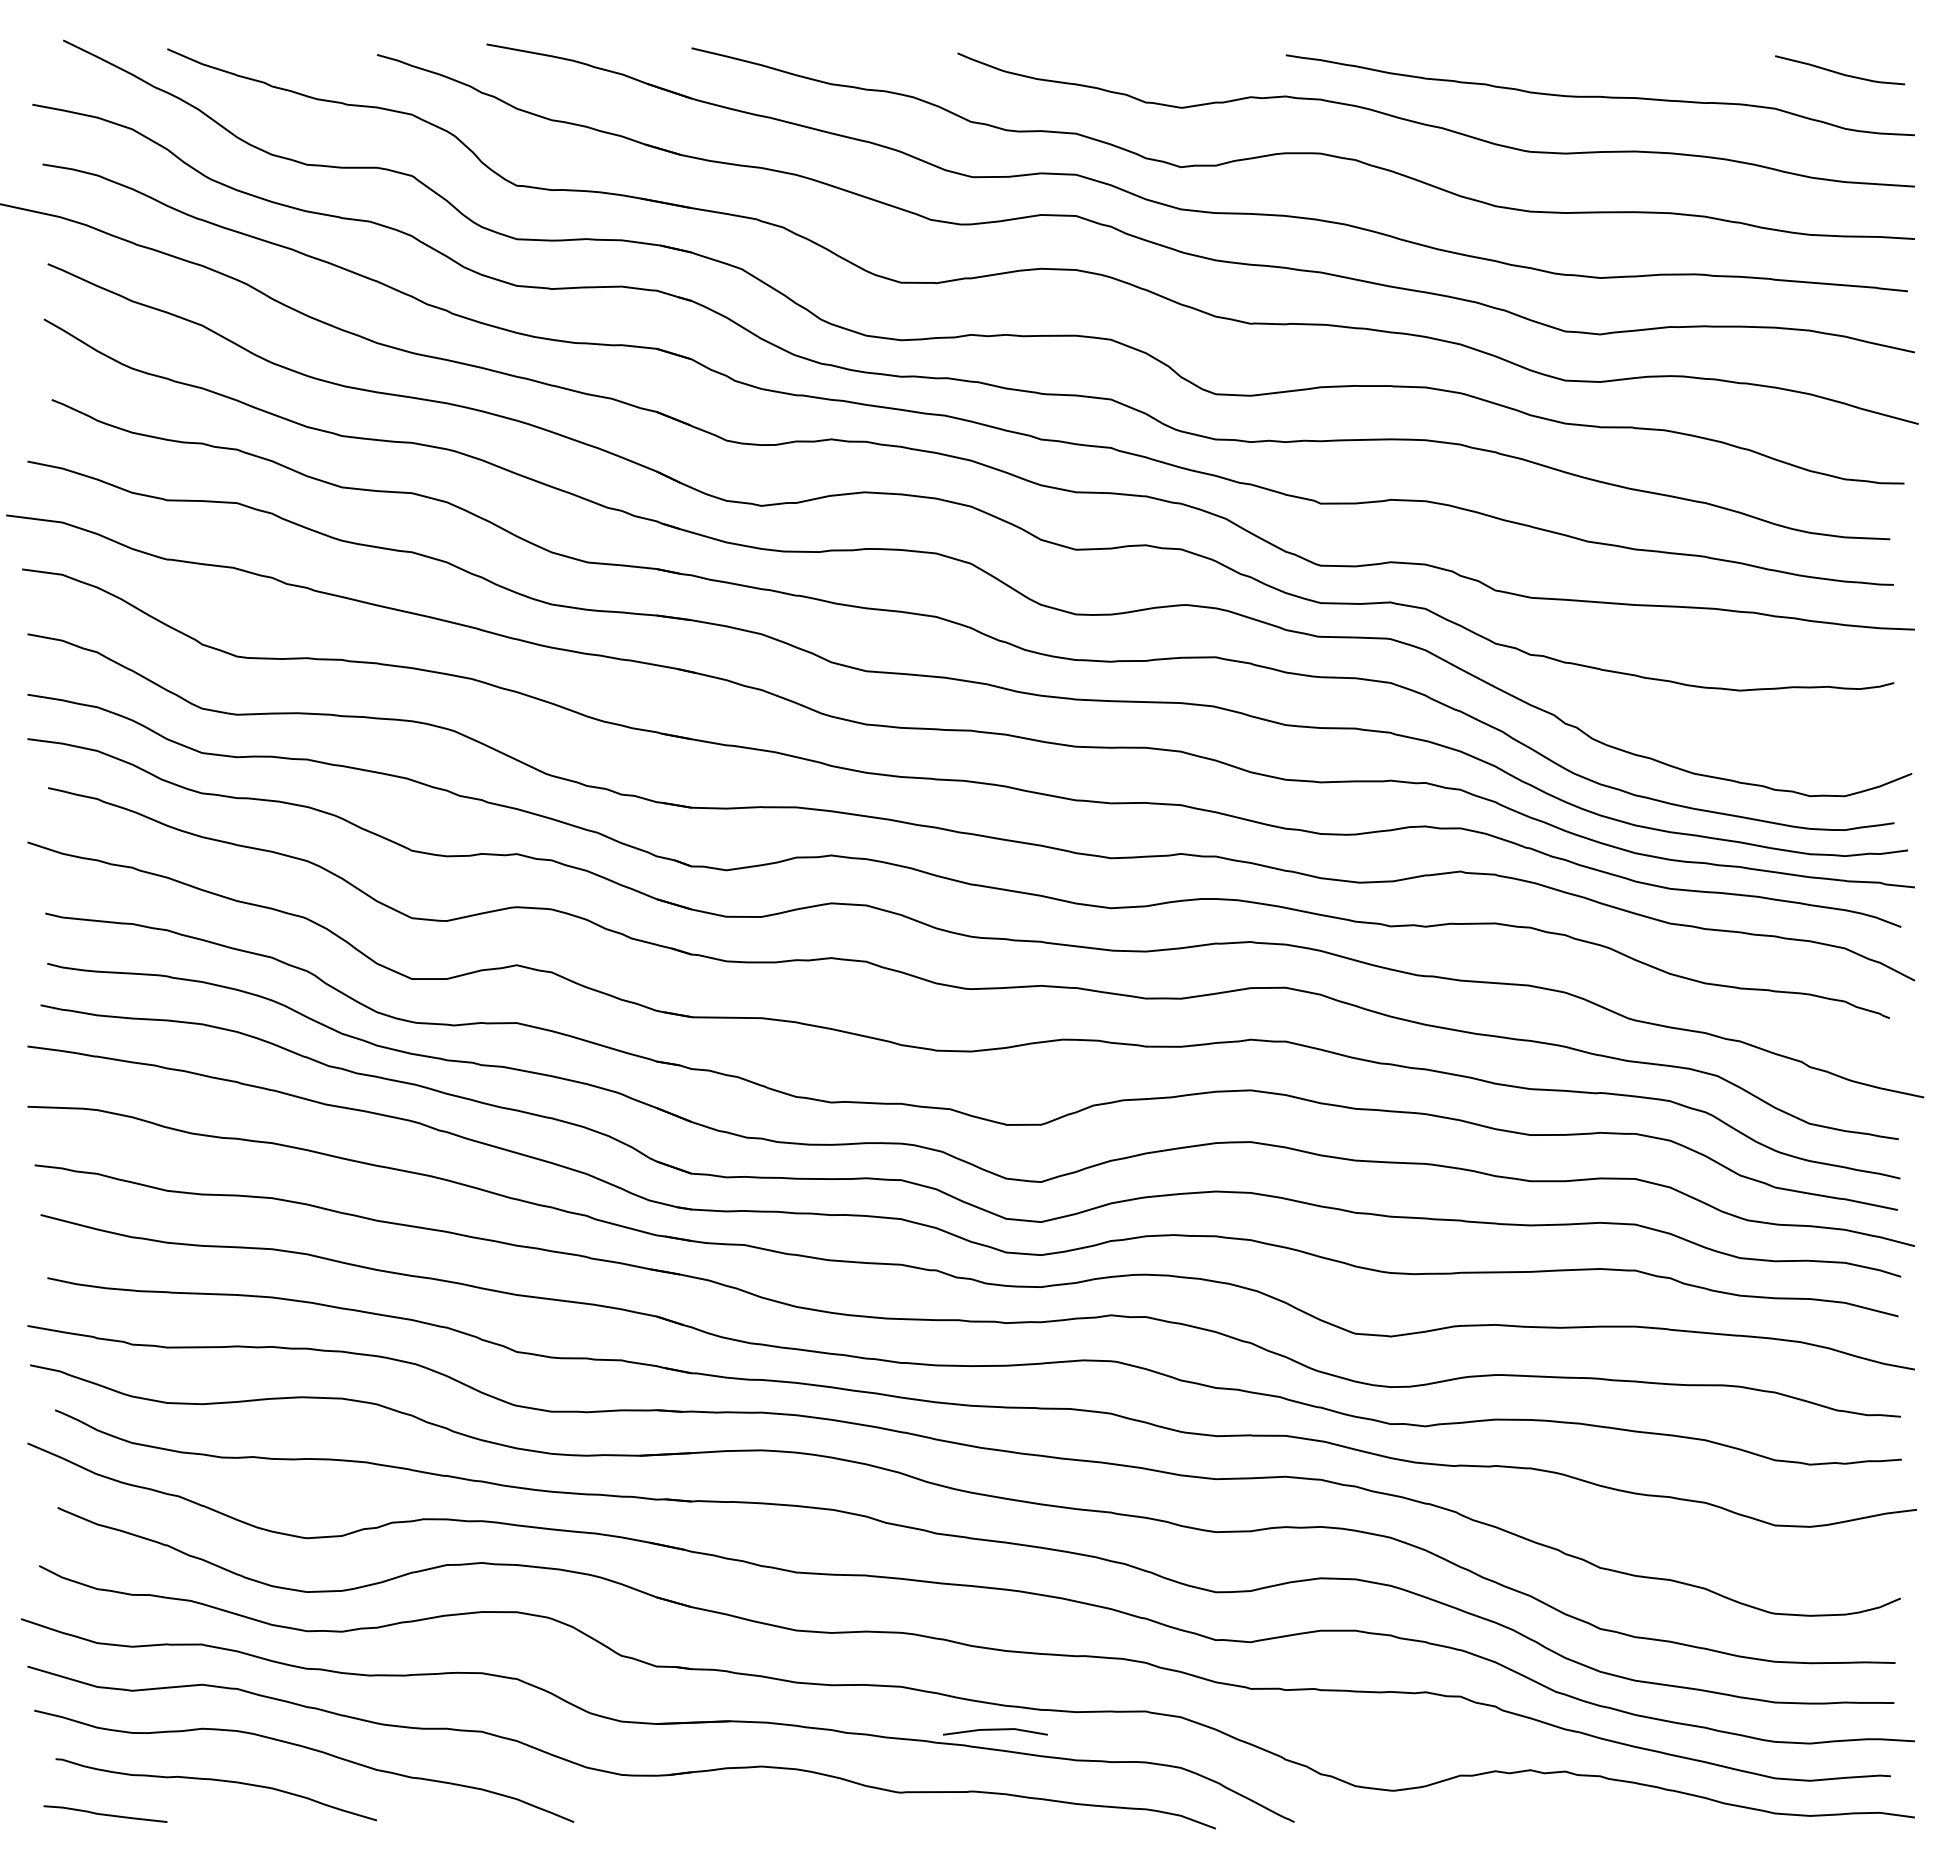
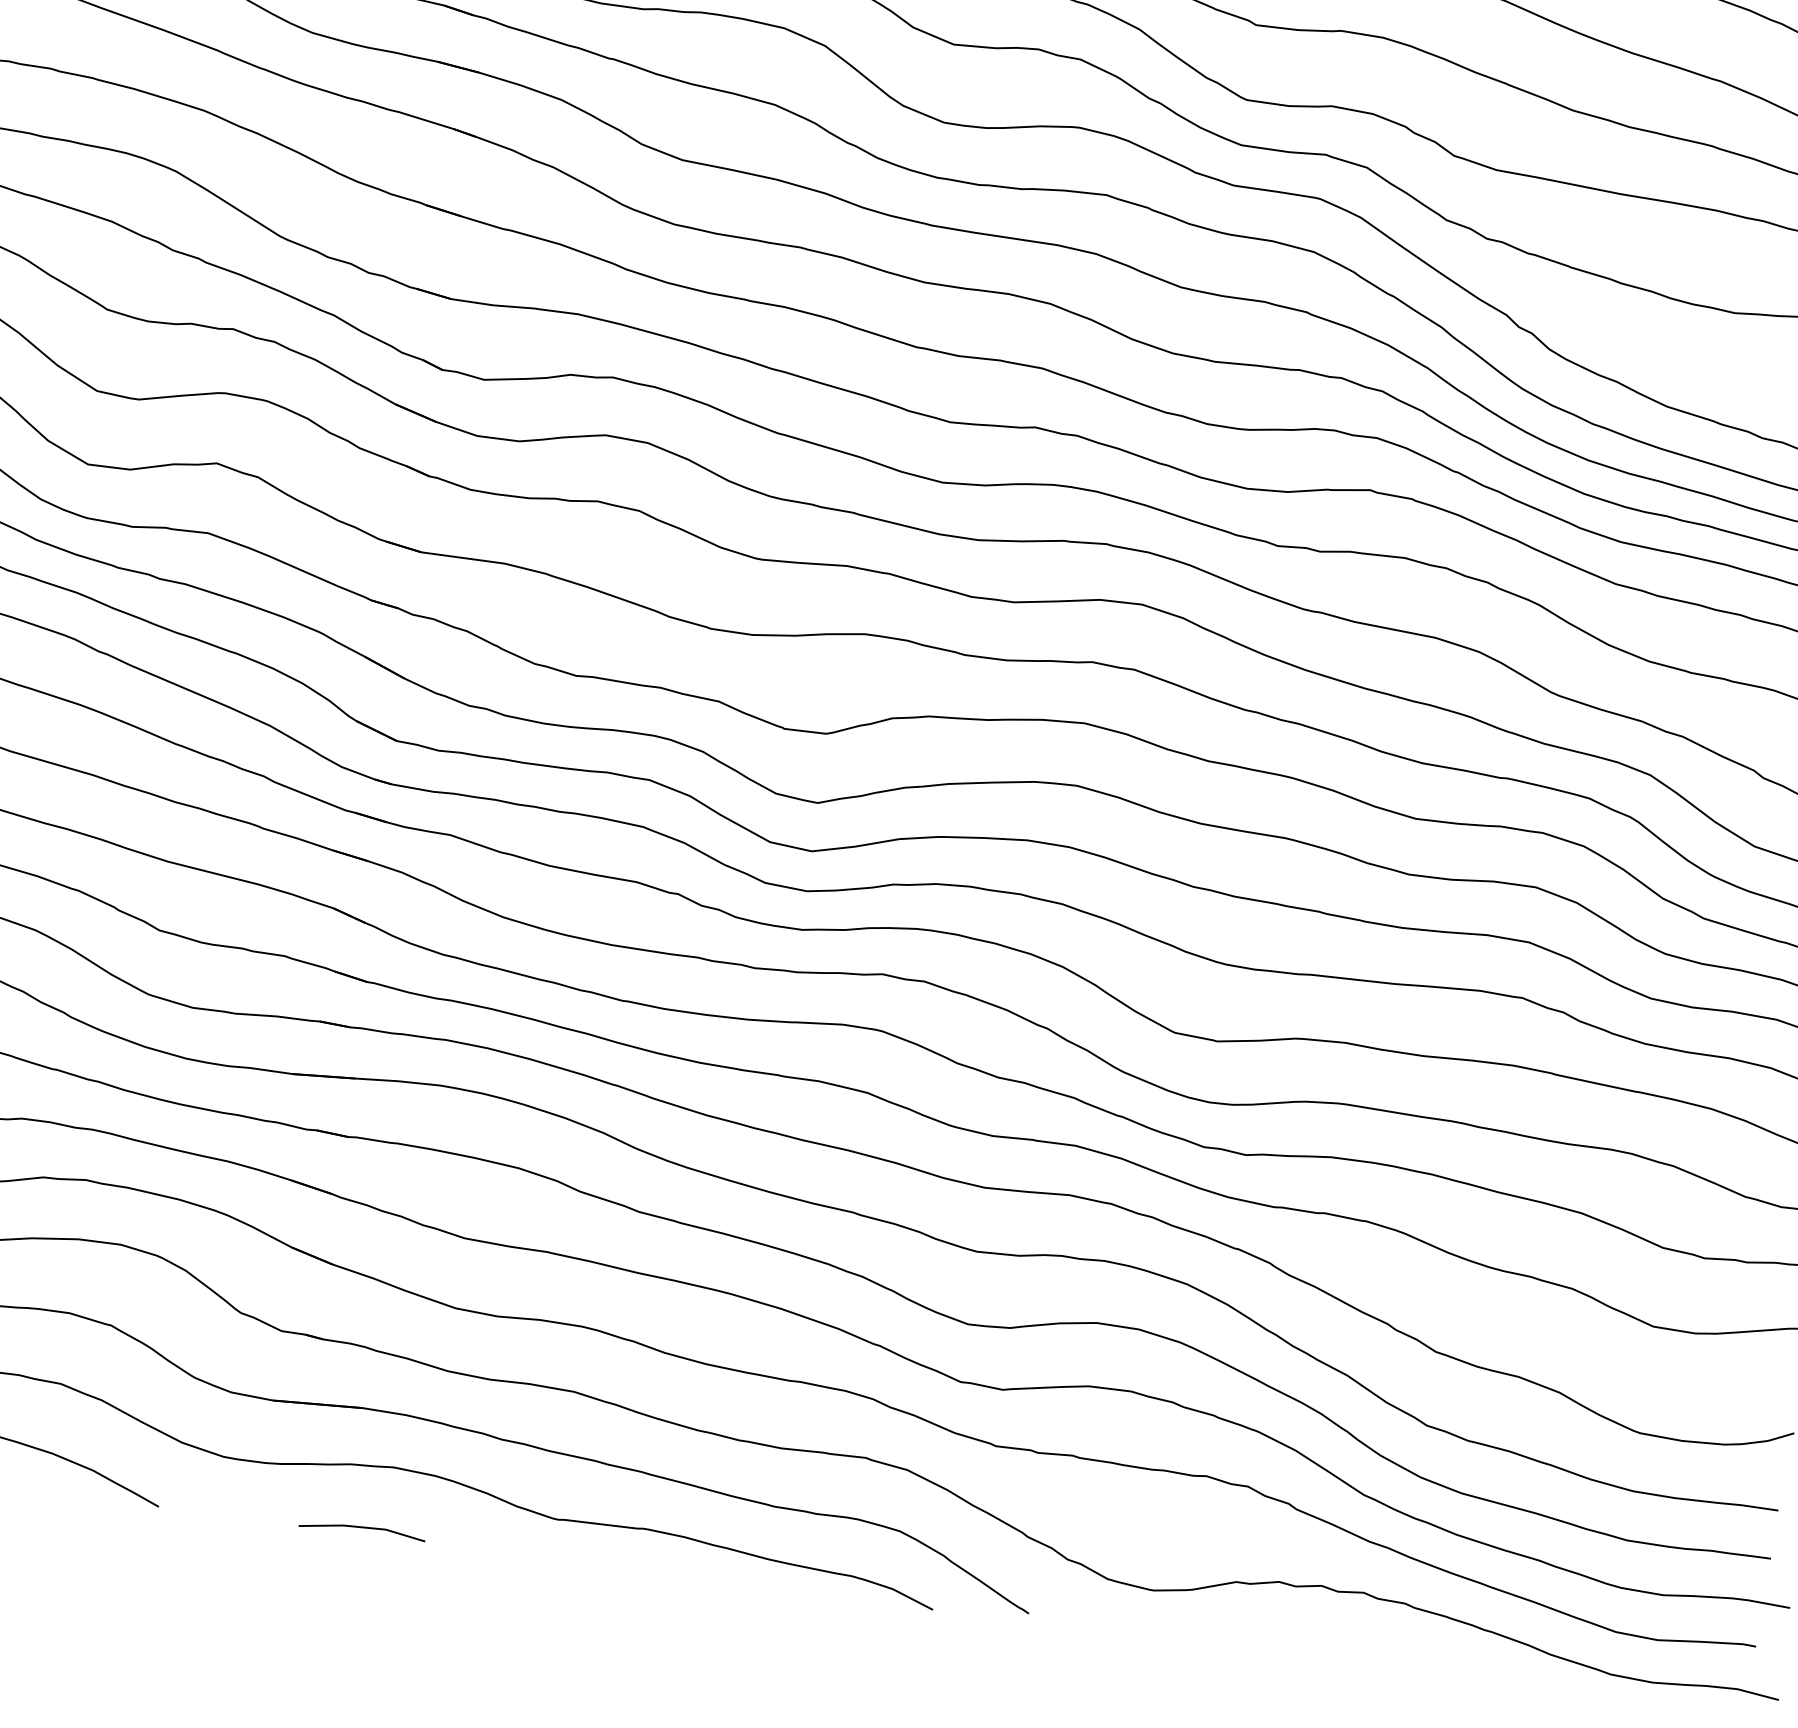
line: (995, 1730) -> (362, 1528), moved

